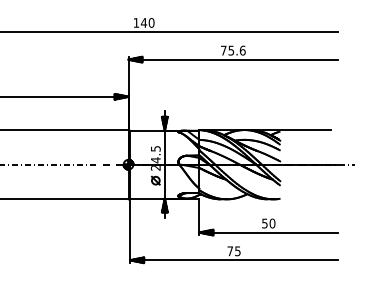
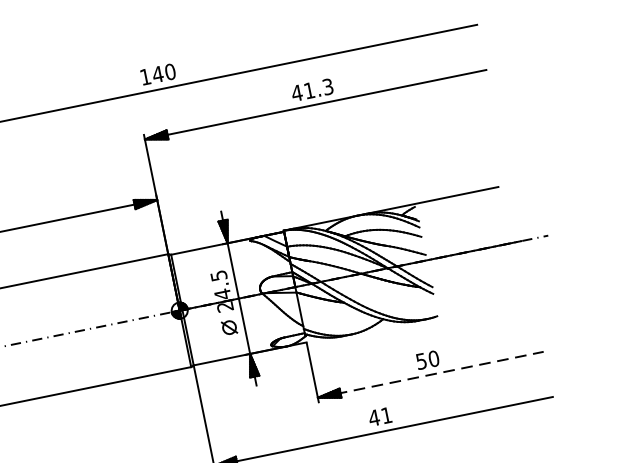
text: (232, 50) -> (311, 90), 75.6 -> 41.3
line: (269, 232) -> (431, 374), solid -> dashed
text: (233, 251) -> (379, 417), 75 -> 41

